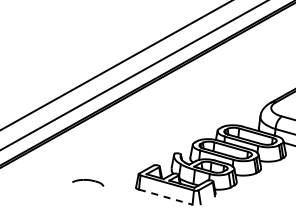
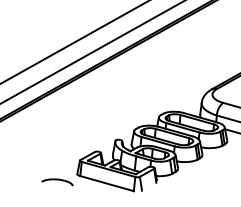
part: (88, 182) -> (57, 181), moved
line: (165, 197) -> (106, 183), dashed -> solid

